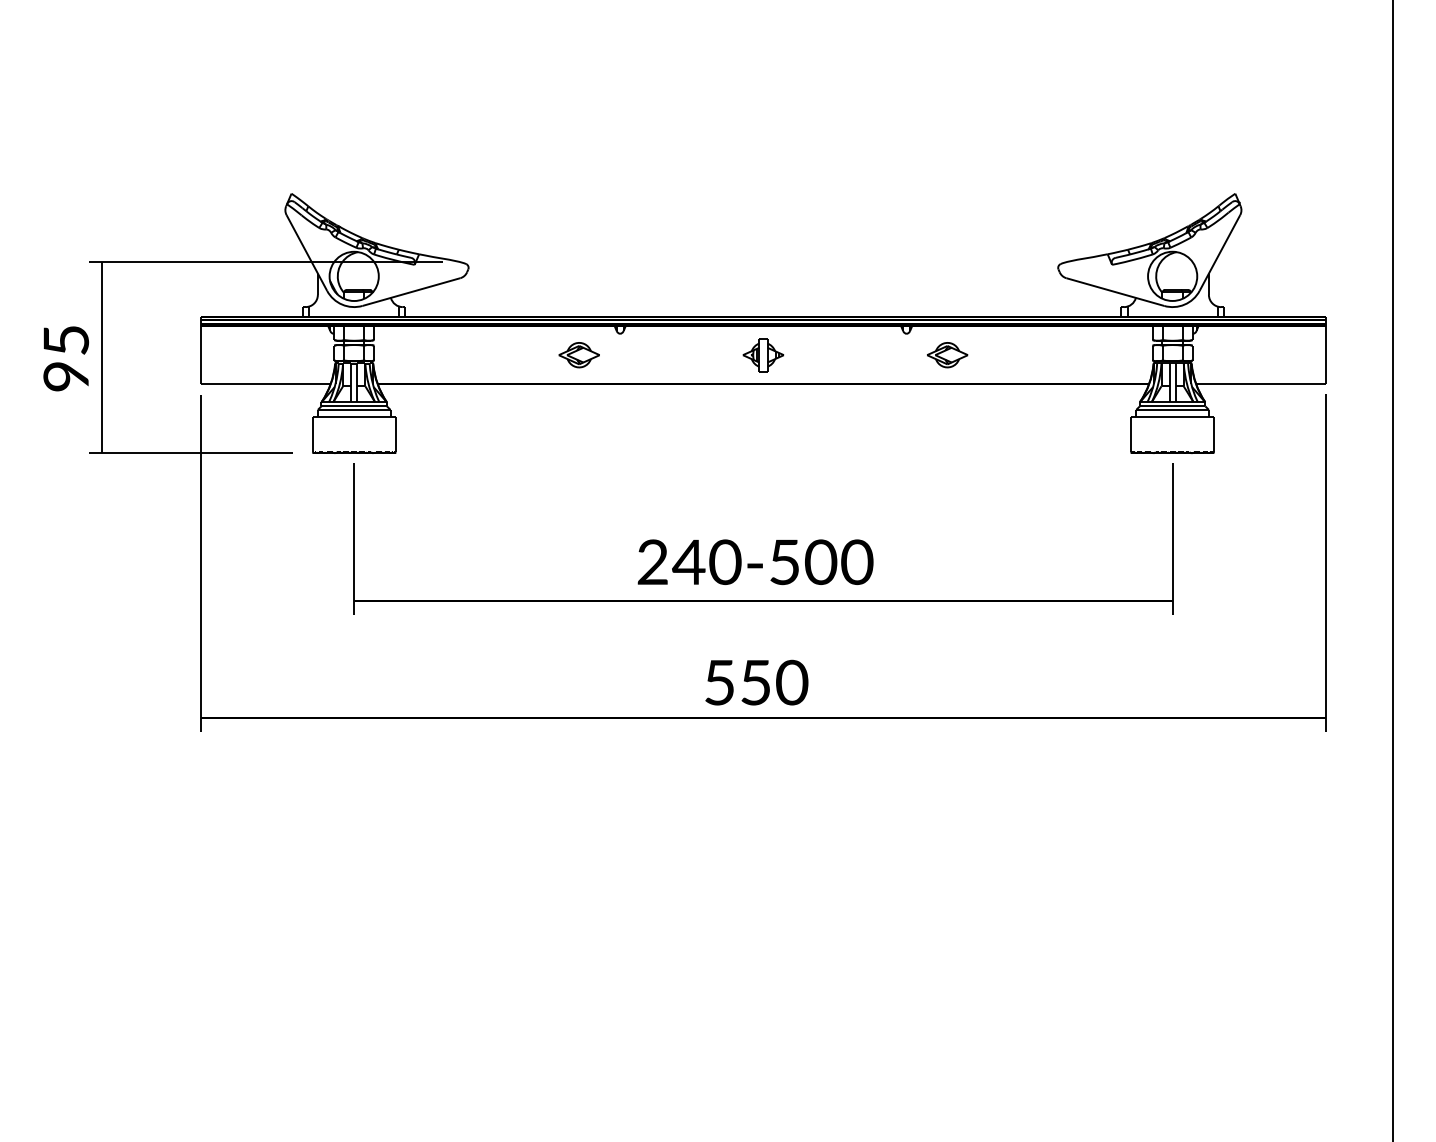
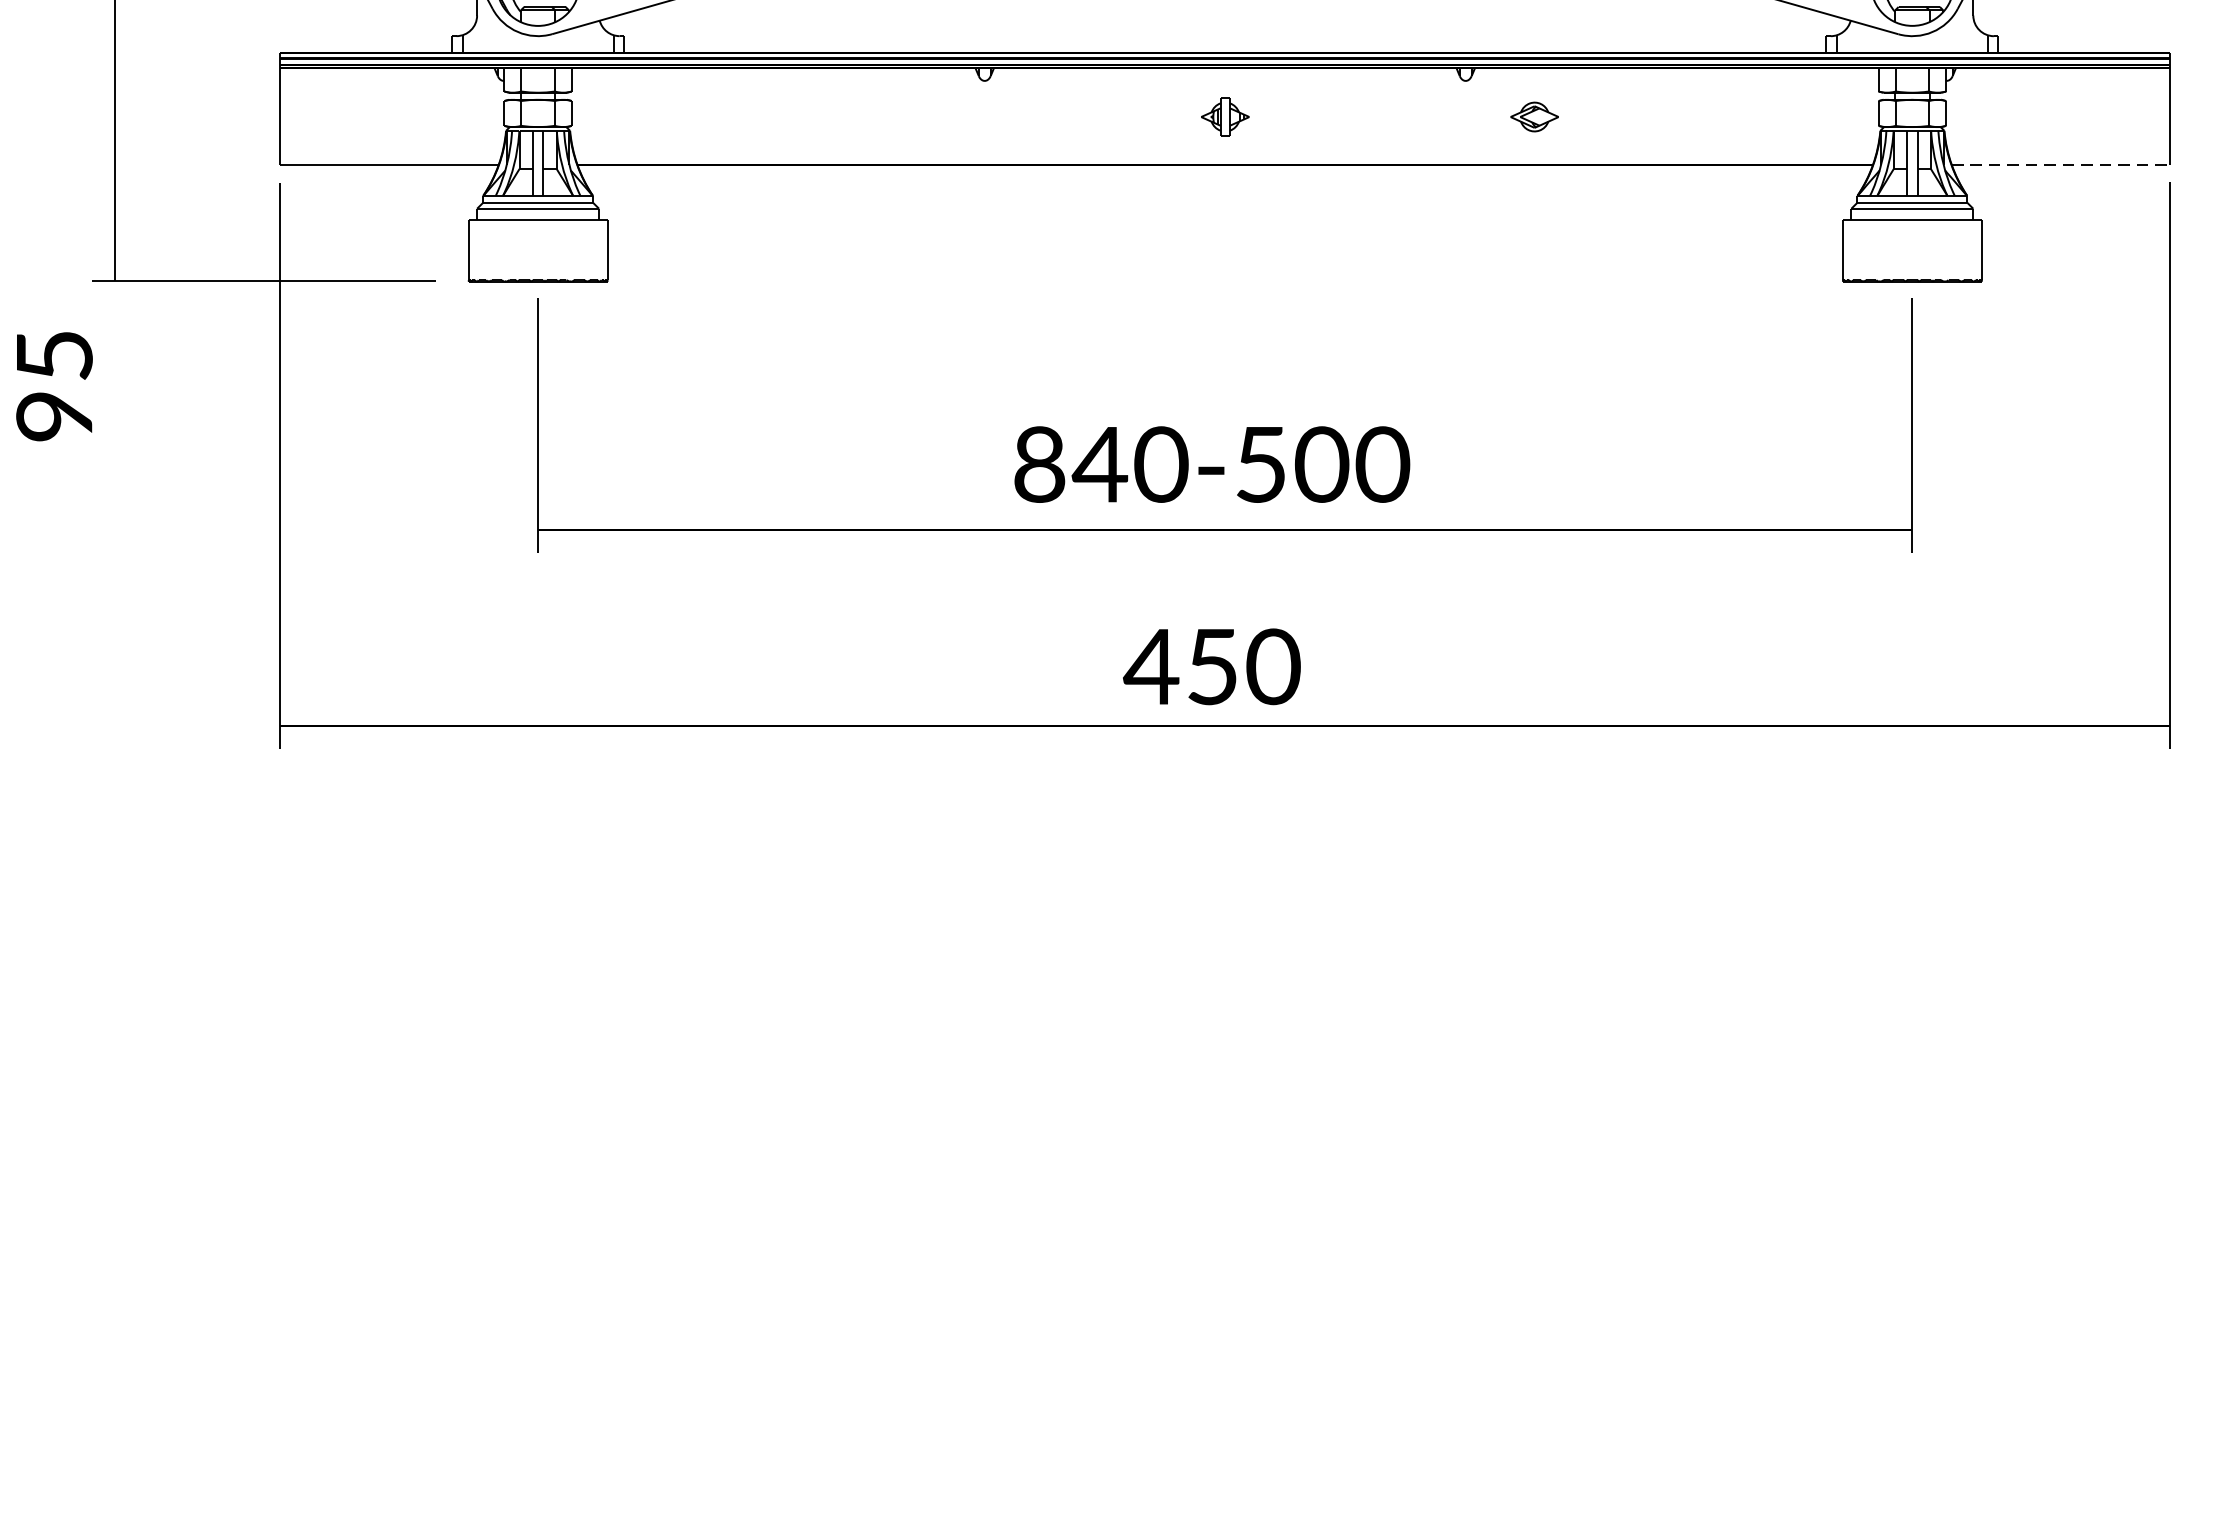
part: (578, 355) -> (914, 117), removed
part: (763, 355) -> (1225, 117), size x0.7
part: (947, 355) -> (1534, 117), size x0.7
text: (65, 358) -> (53, 386), moved
line: (1261, 383) -> (2061, 164), solid -> dashed
text: (652, 562) -> (1038, 465), 240-500 -> 840-500
text: (719, 682) -> (1151, 666), 550 -> 450

